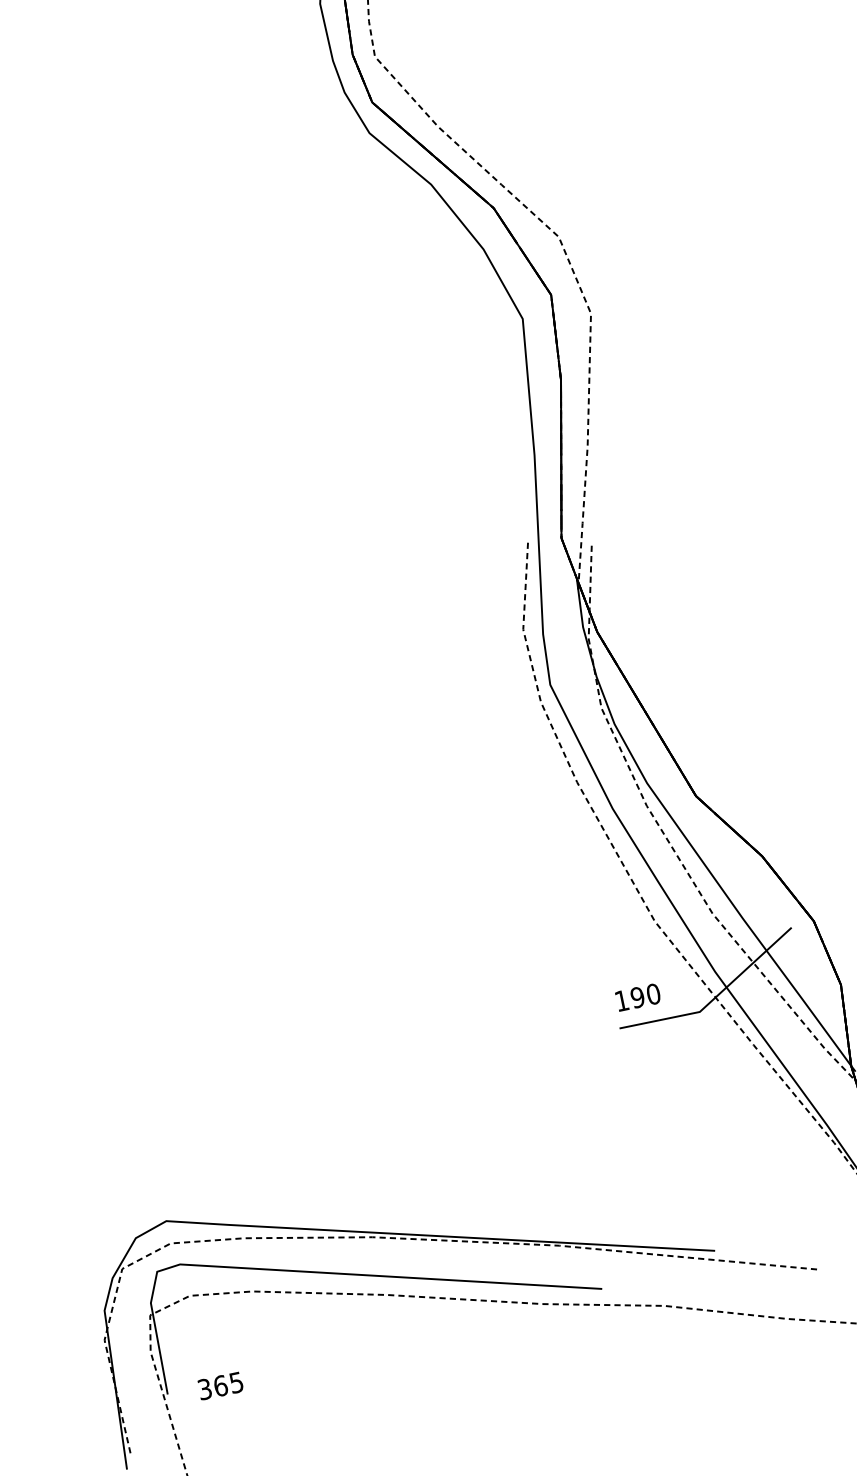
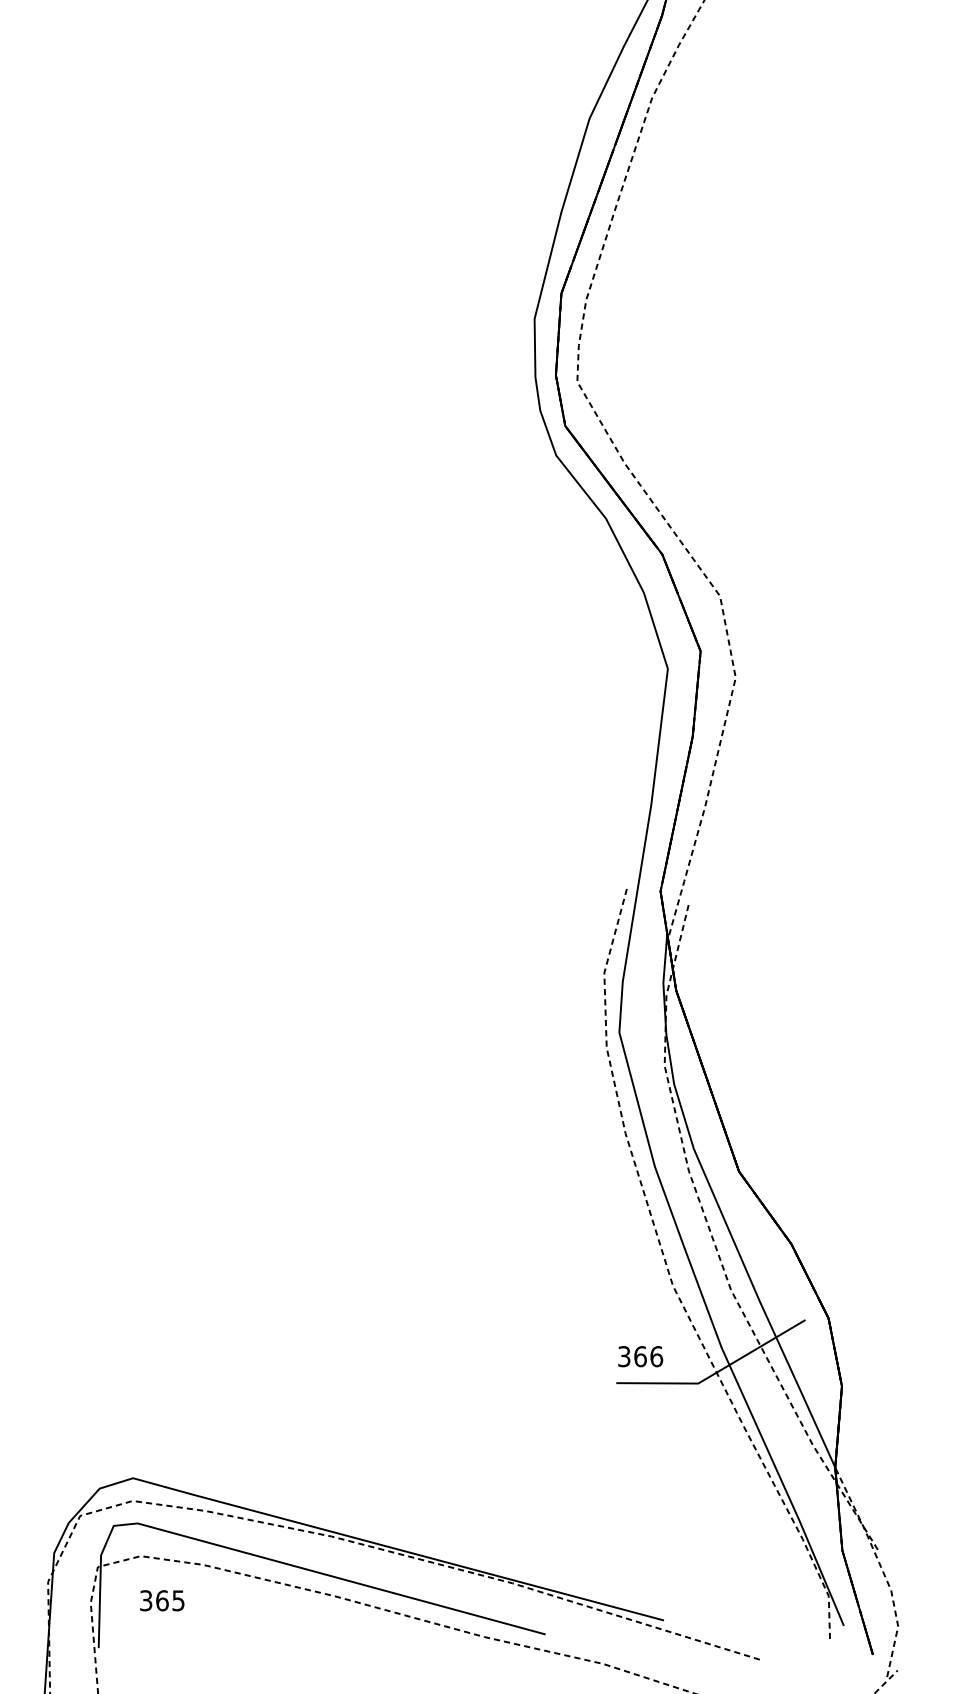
text: (637, 997) -> (640, 1356), 190 -> 366
text: (220, 1385) -> (162, 1600), moved

